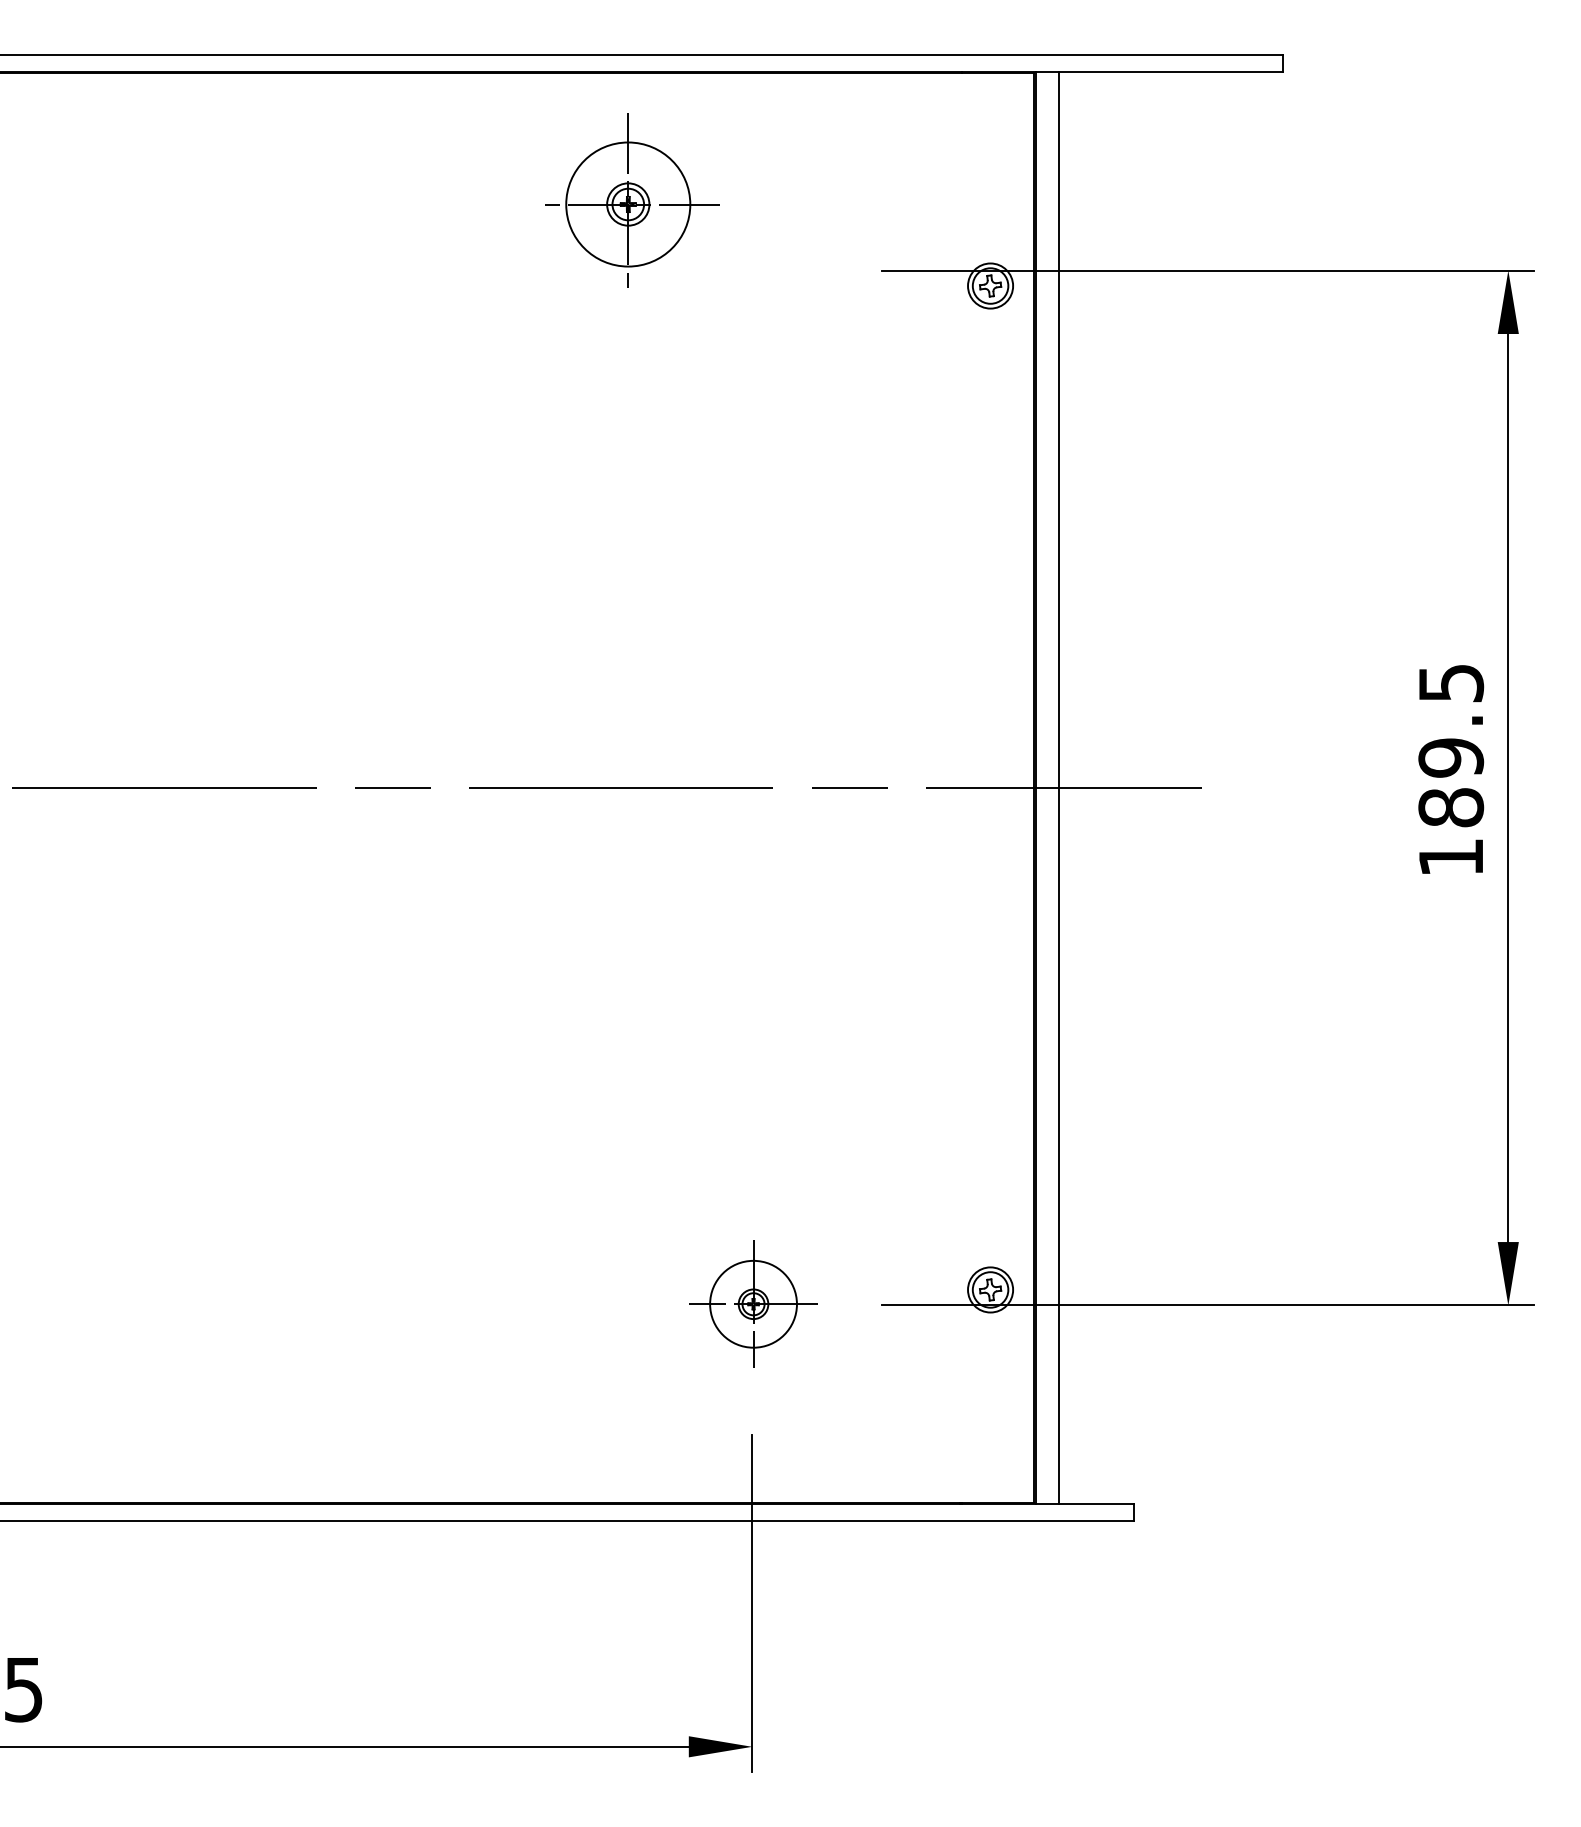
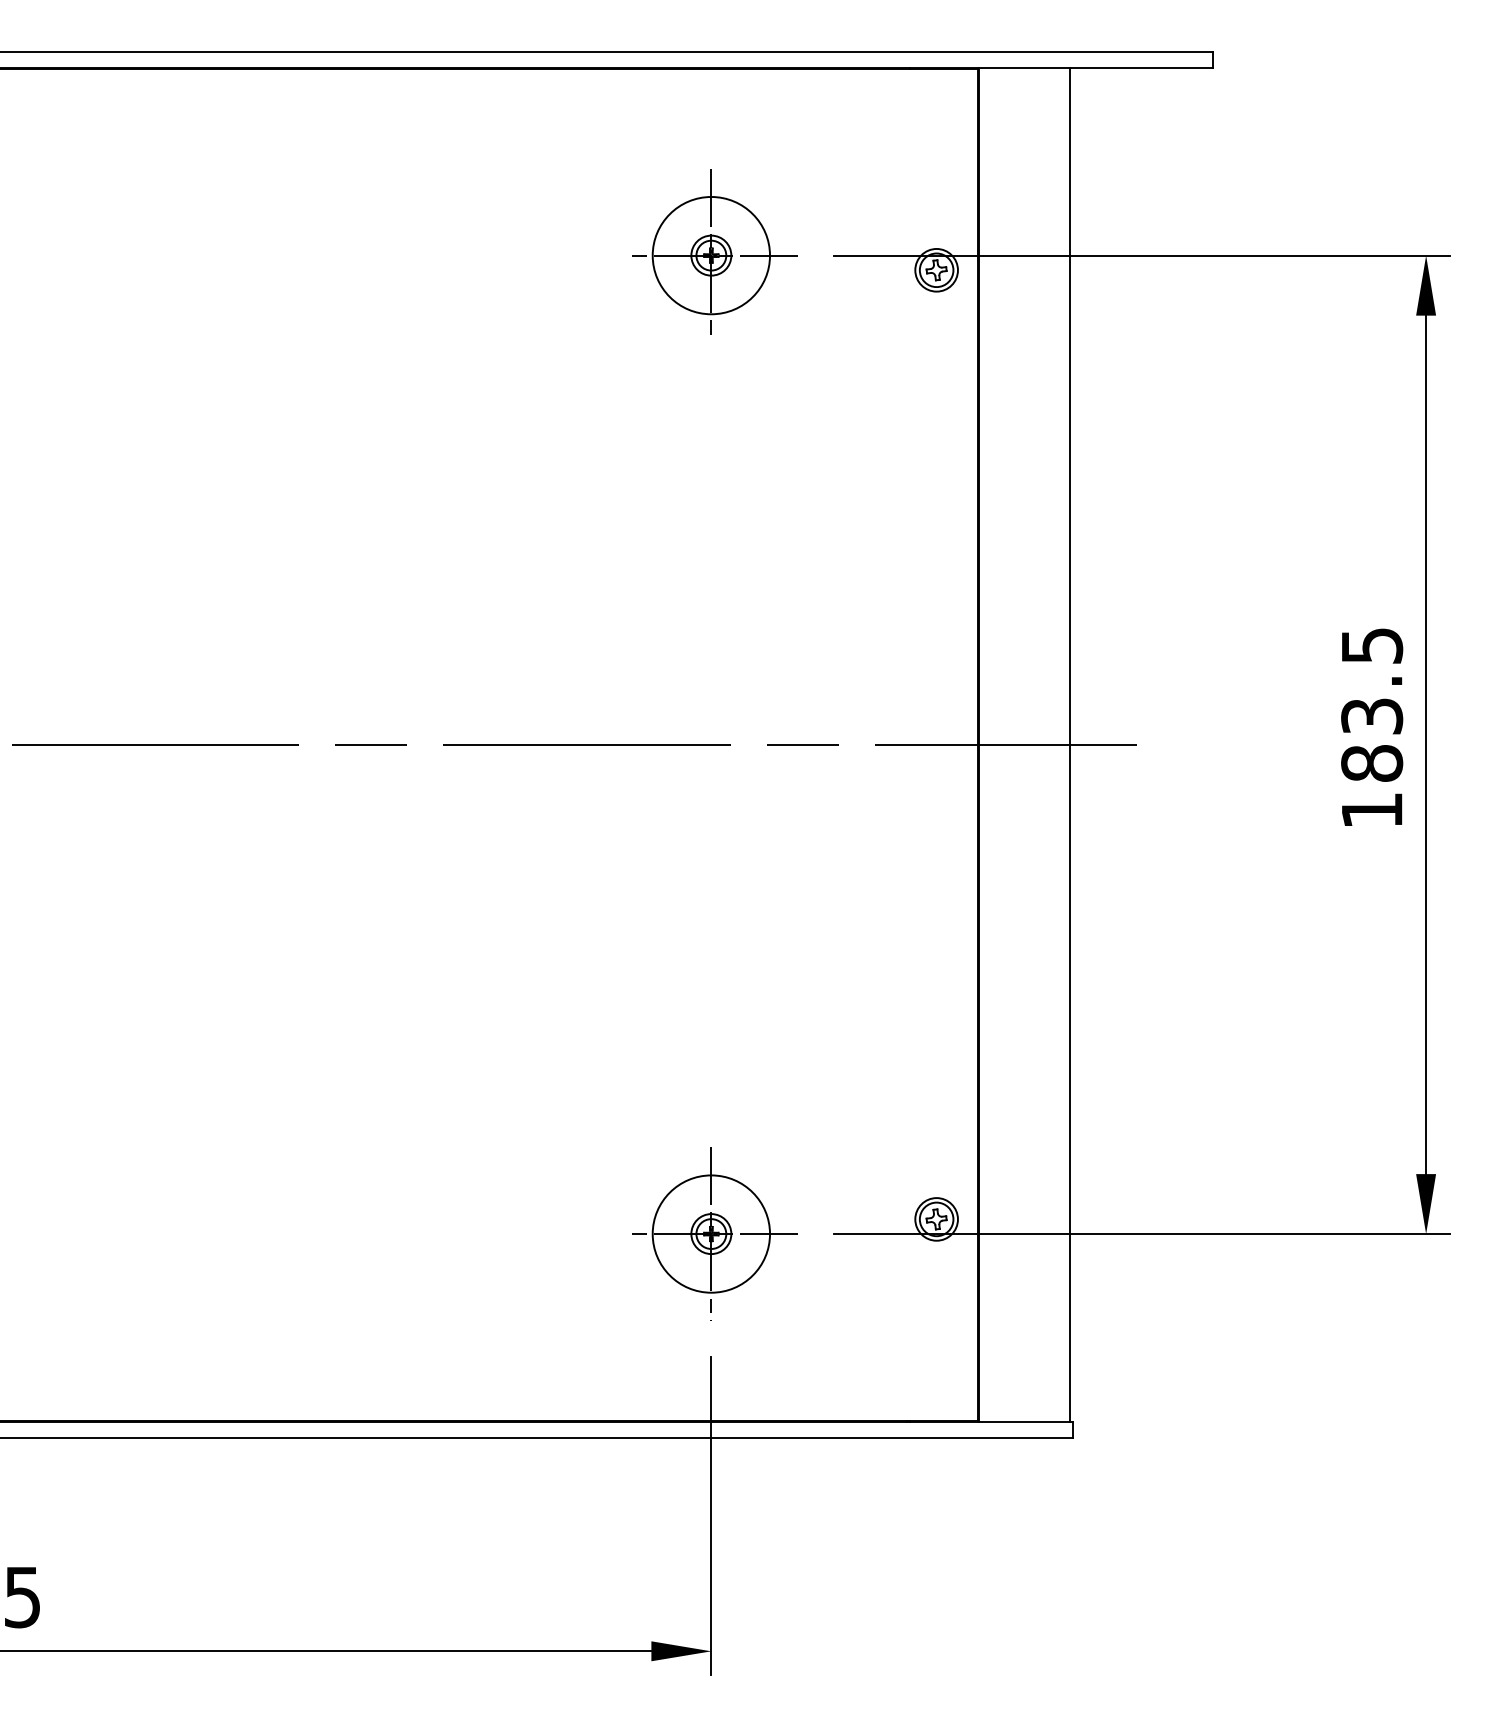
part: (632, 200) -> (715, 251), moved
text: (1450, 757) -> (1371, 716), 189.5 -> 183.5
line: (1058, 787) -> (1069, 744), moved
part: (756, 1301) -> (715, 1230), size x1.43

